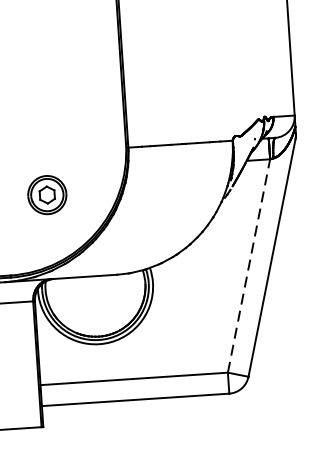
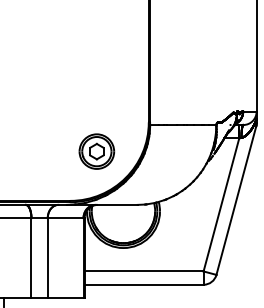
part: (46, 194) -> (96, 151), size x1.43
line: (249, 265) -> (221, 204), dashed -> solid

